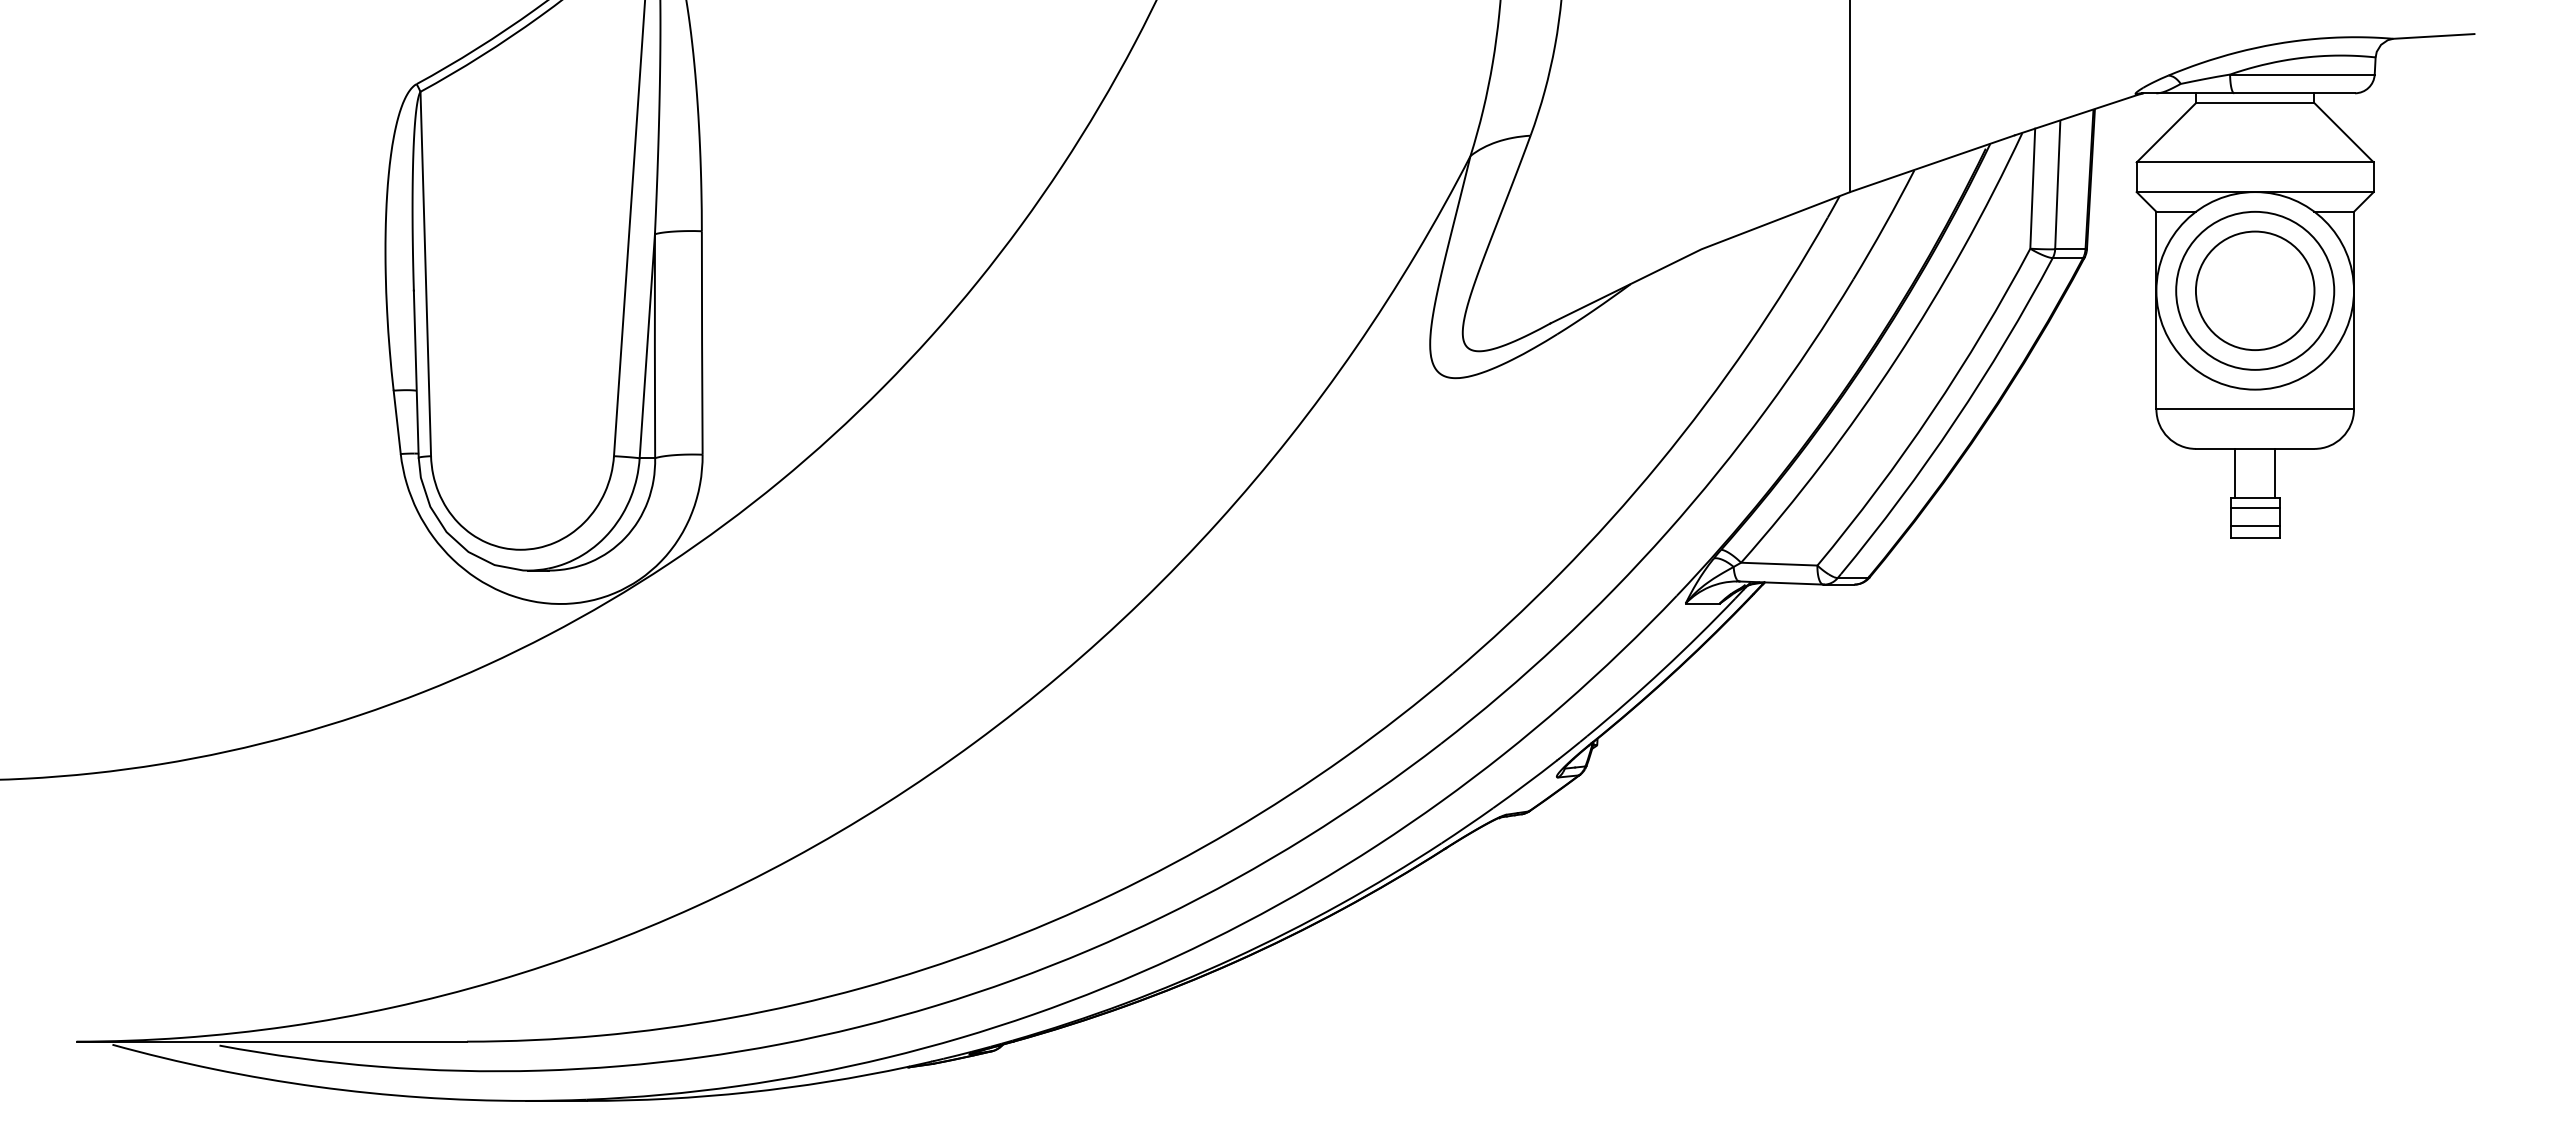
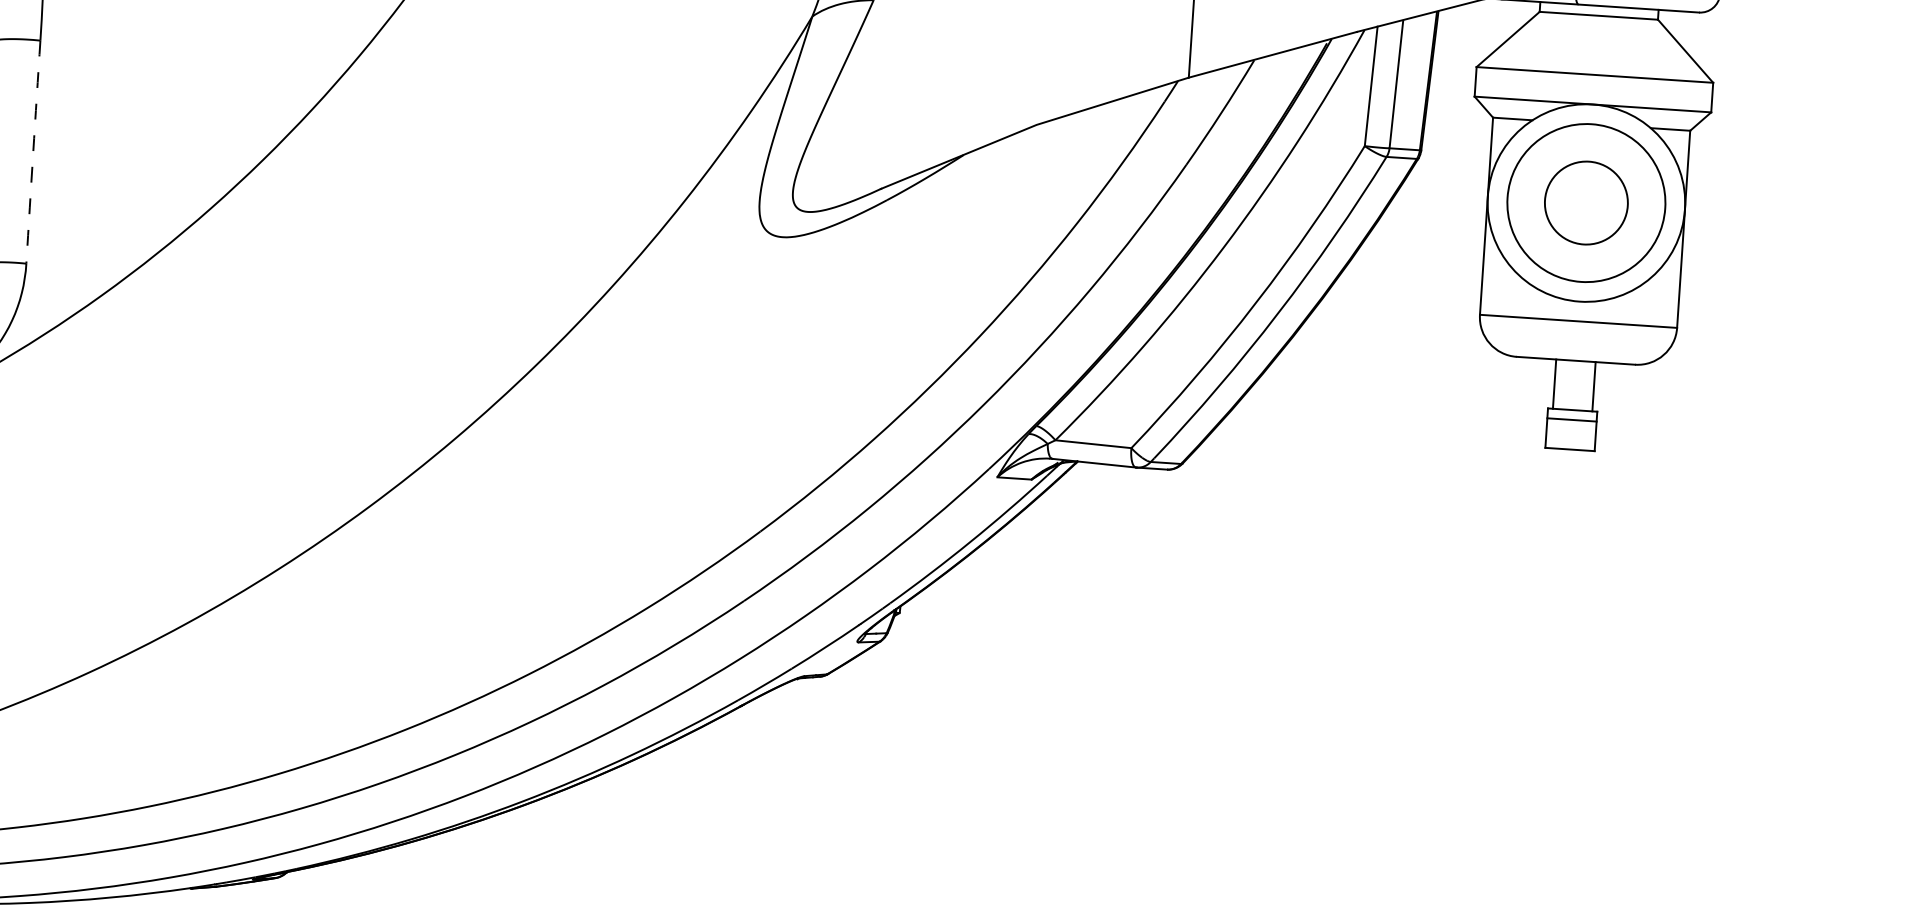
circle: (2254, 290) -> (1585, 202), size x0.7
arc: (702, 342) -> (33, 151), solid -> dashed
line: (2254, 525) -> (1570, 437), removed

